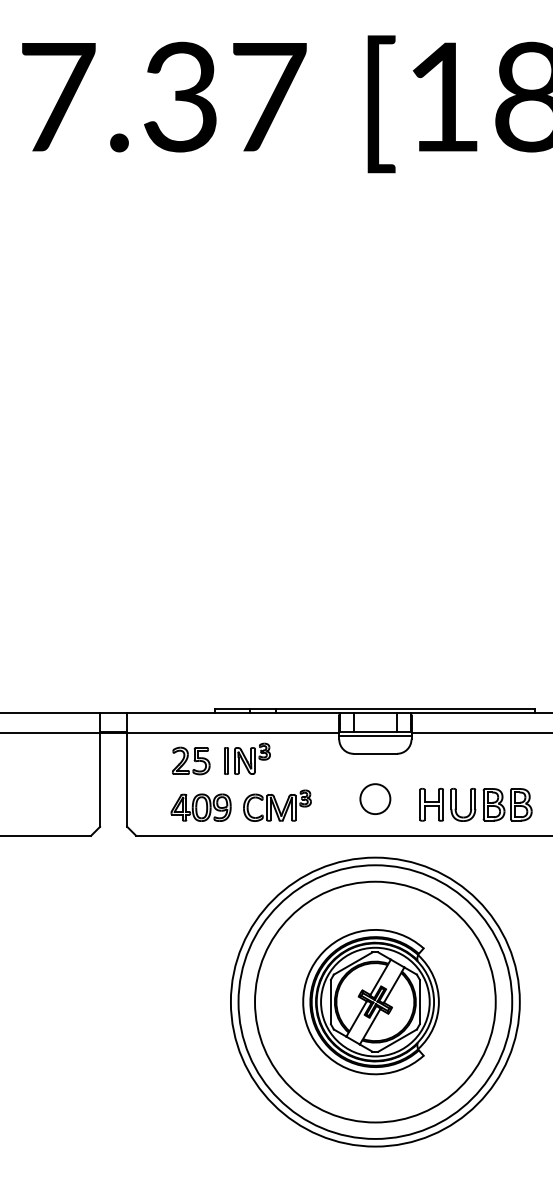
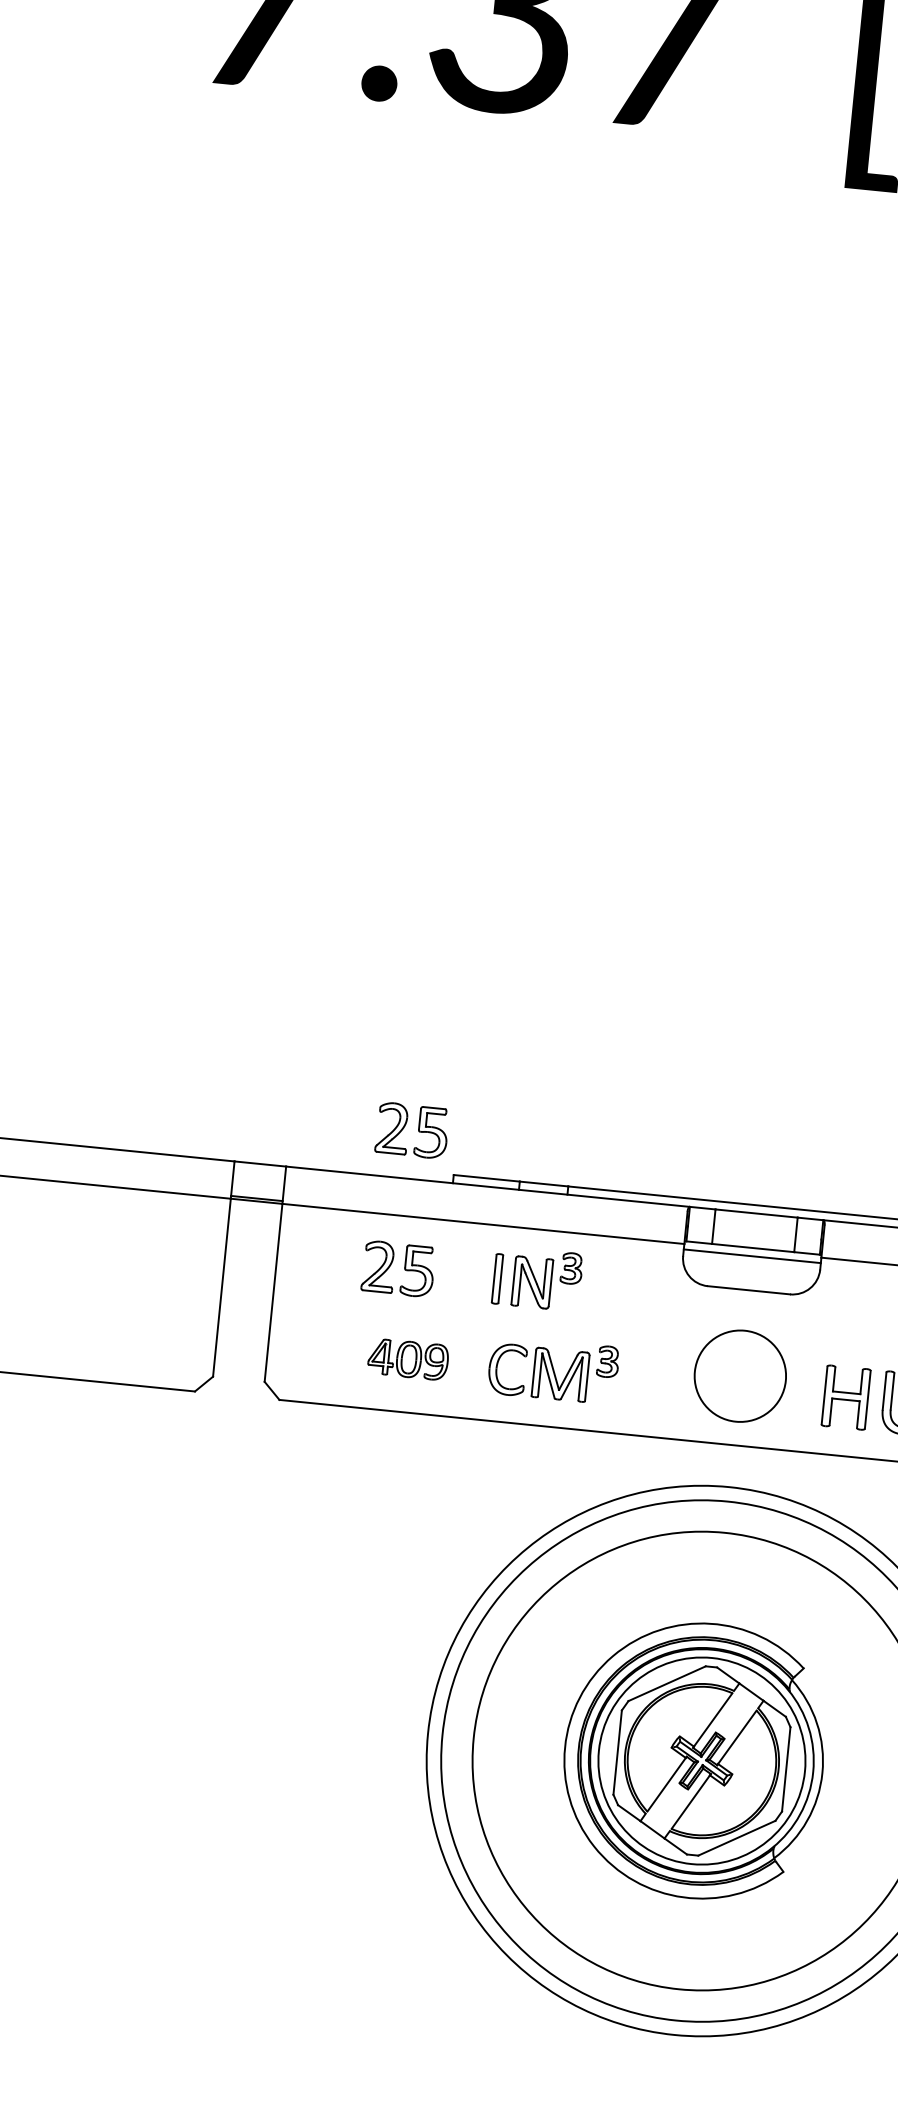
part: (191, 687) -> (412, 1129), added
part: (247, 758) -> (537, 1278), moved
circle: (375, 799) -> (740, 1376), size x1.6
part: (200, 807) -> (407, 1358), size x0.7

